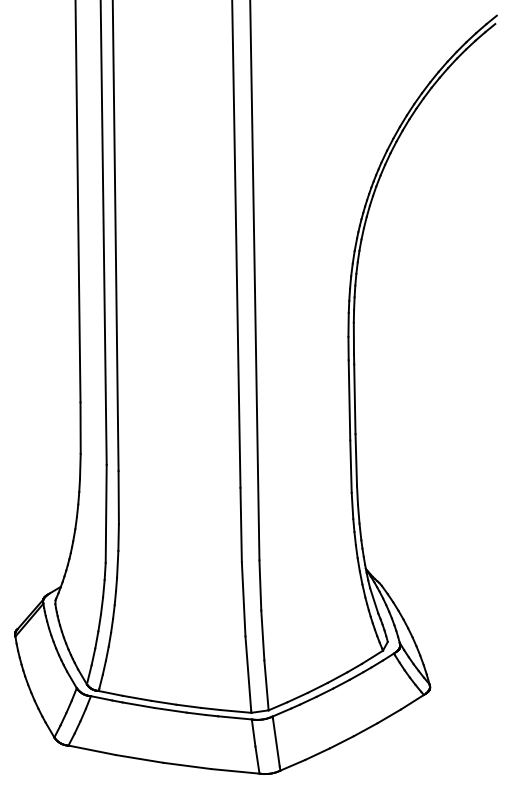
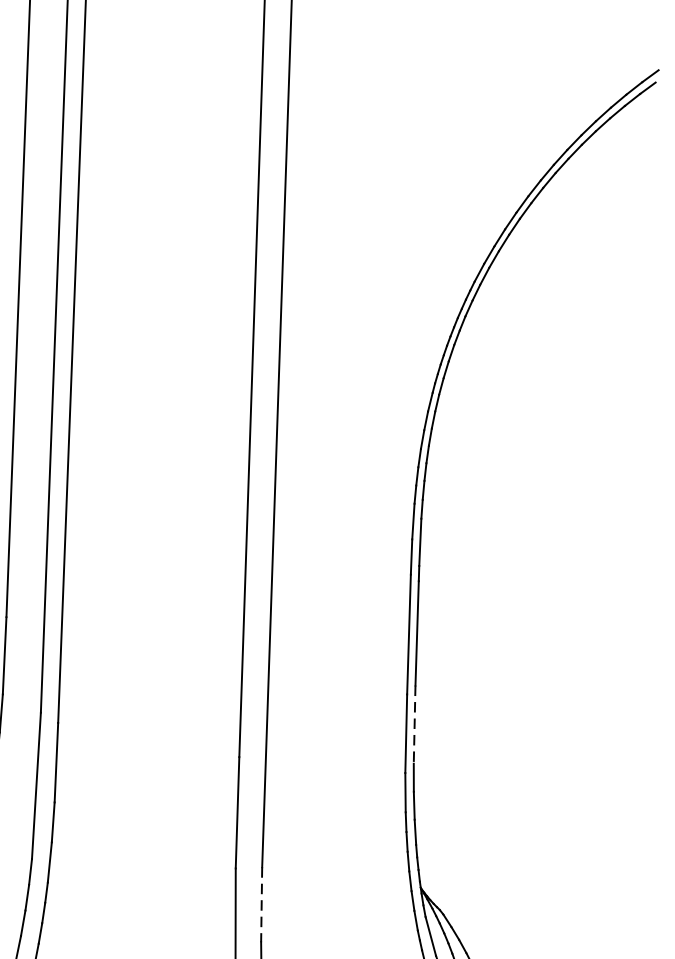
line: (356, 460) -> (414, 725), solid -> dashed
line: (260, 585) -> (261, 904), solid -> dashed

